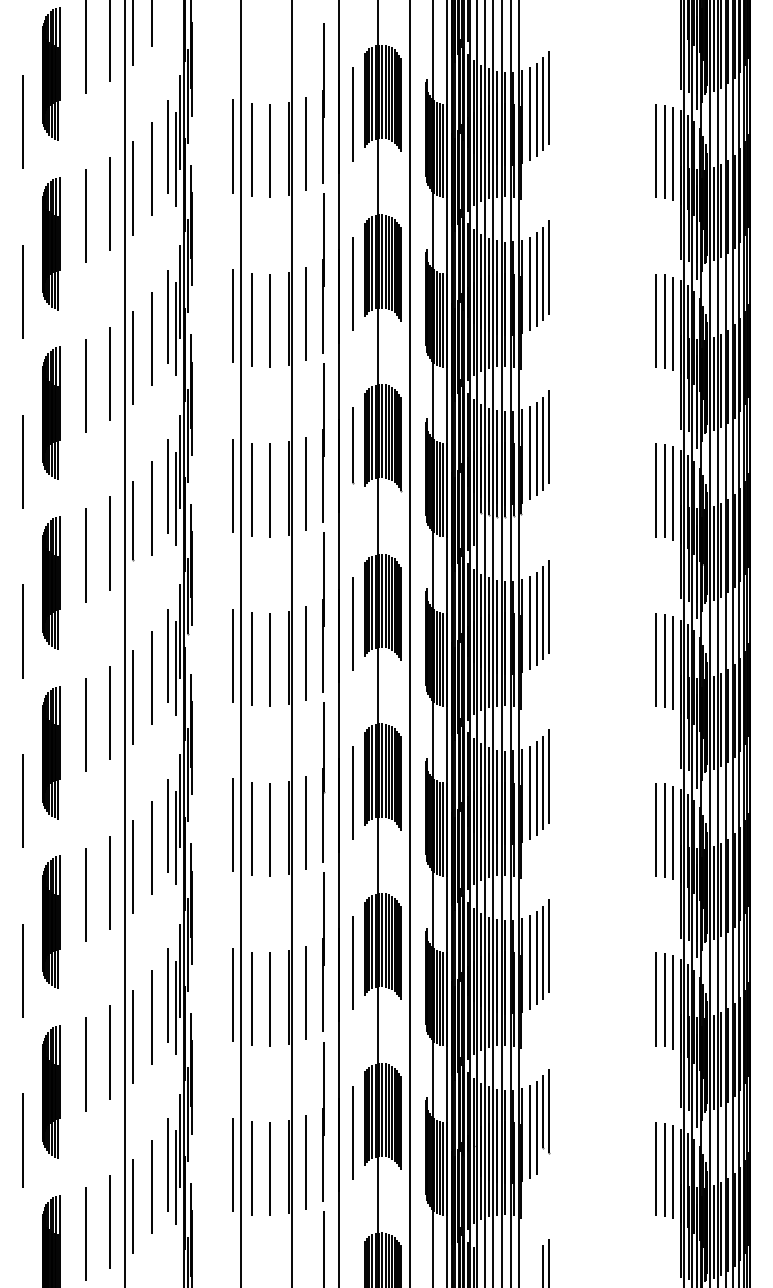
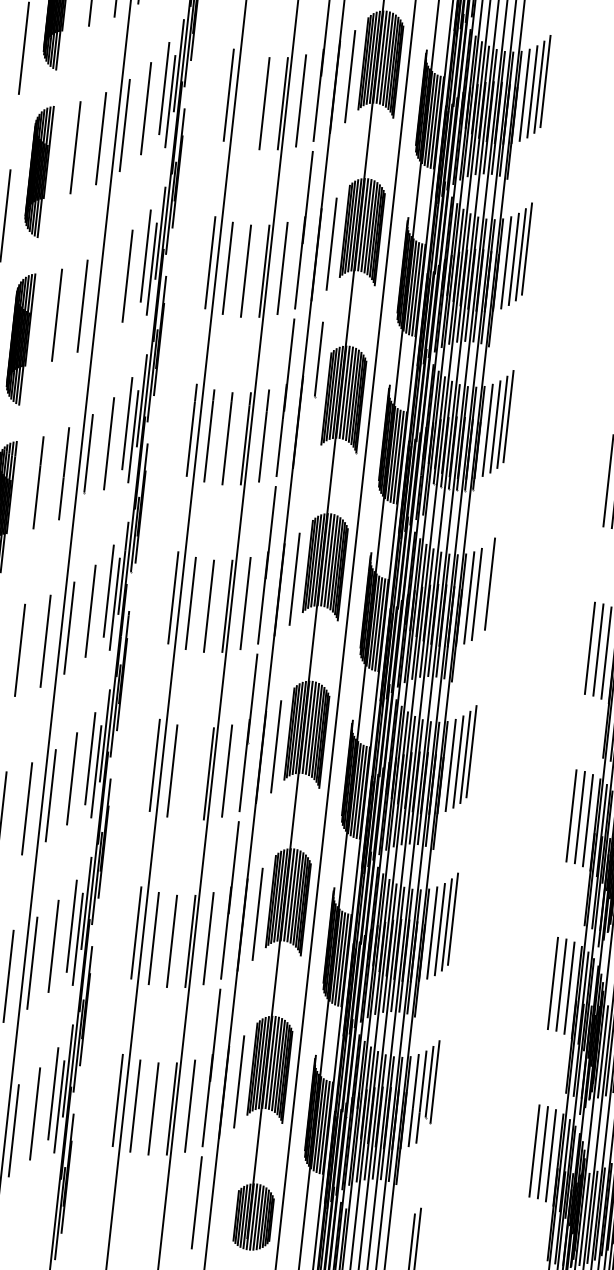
line: (251, 150) -> (246, 101), removed
line: (132, 357) -> (106, 292), removed
line: (353, 445) -> (319, 359), moved
line: (543, 613) -> (484, 590), removed
line: (270, 829) -> (190, 773), removed

